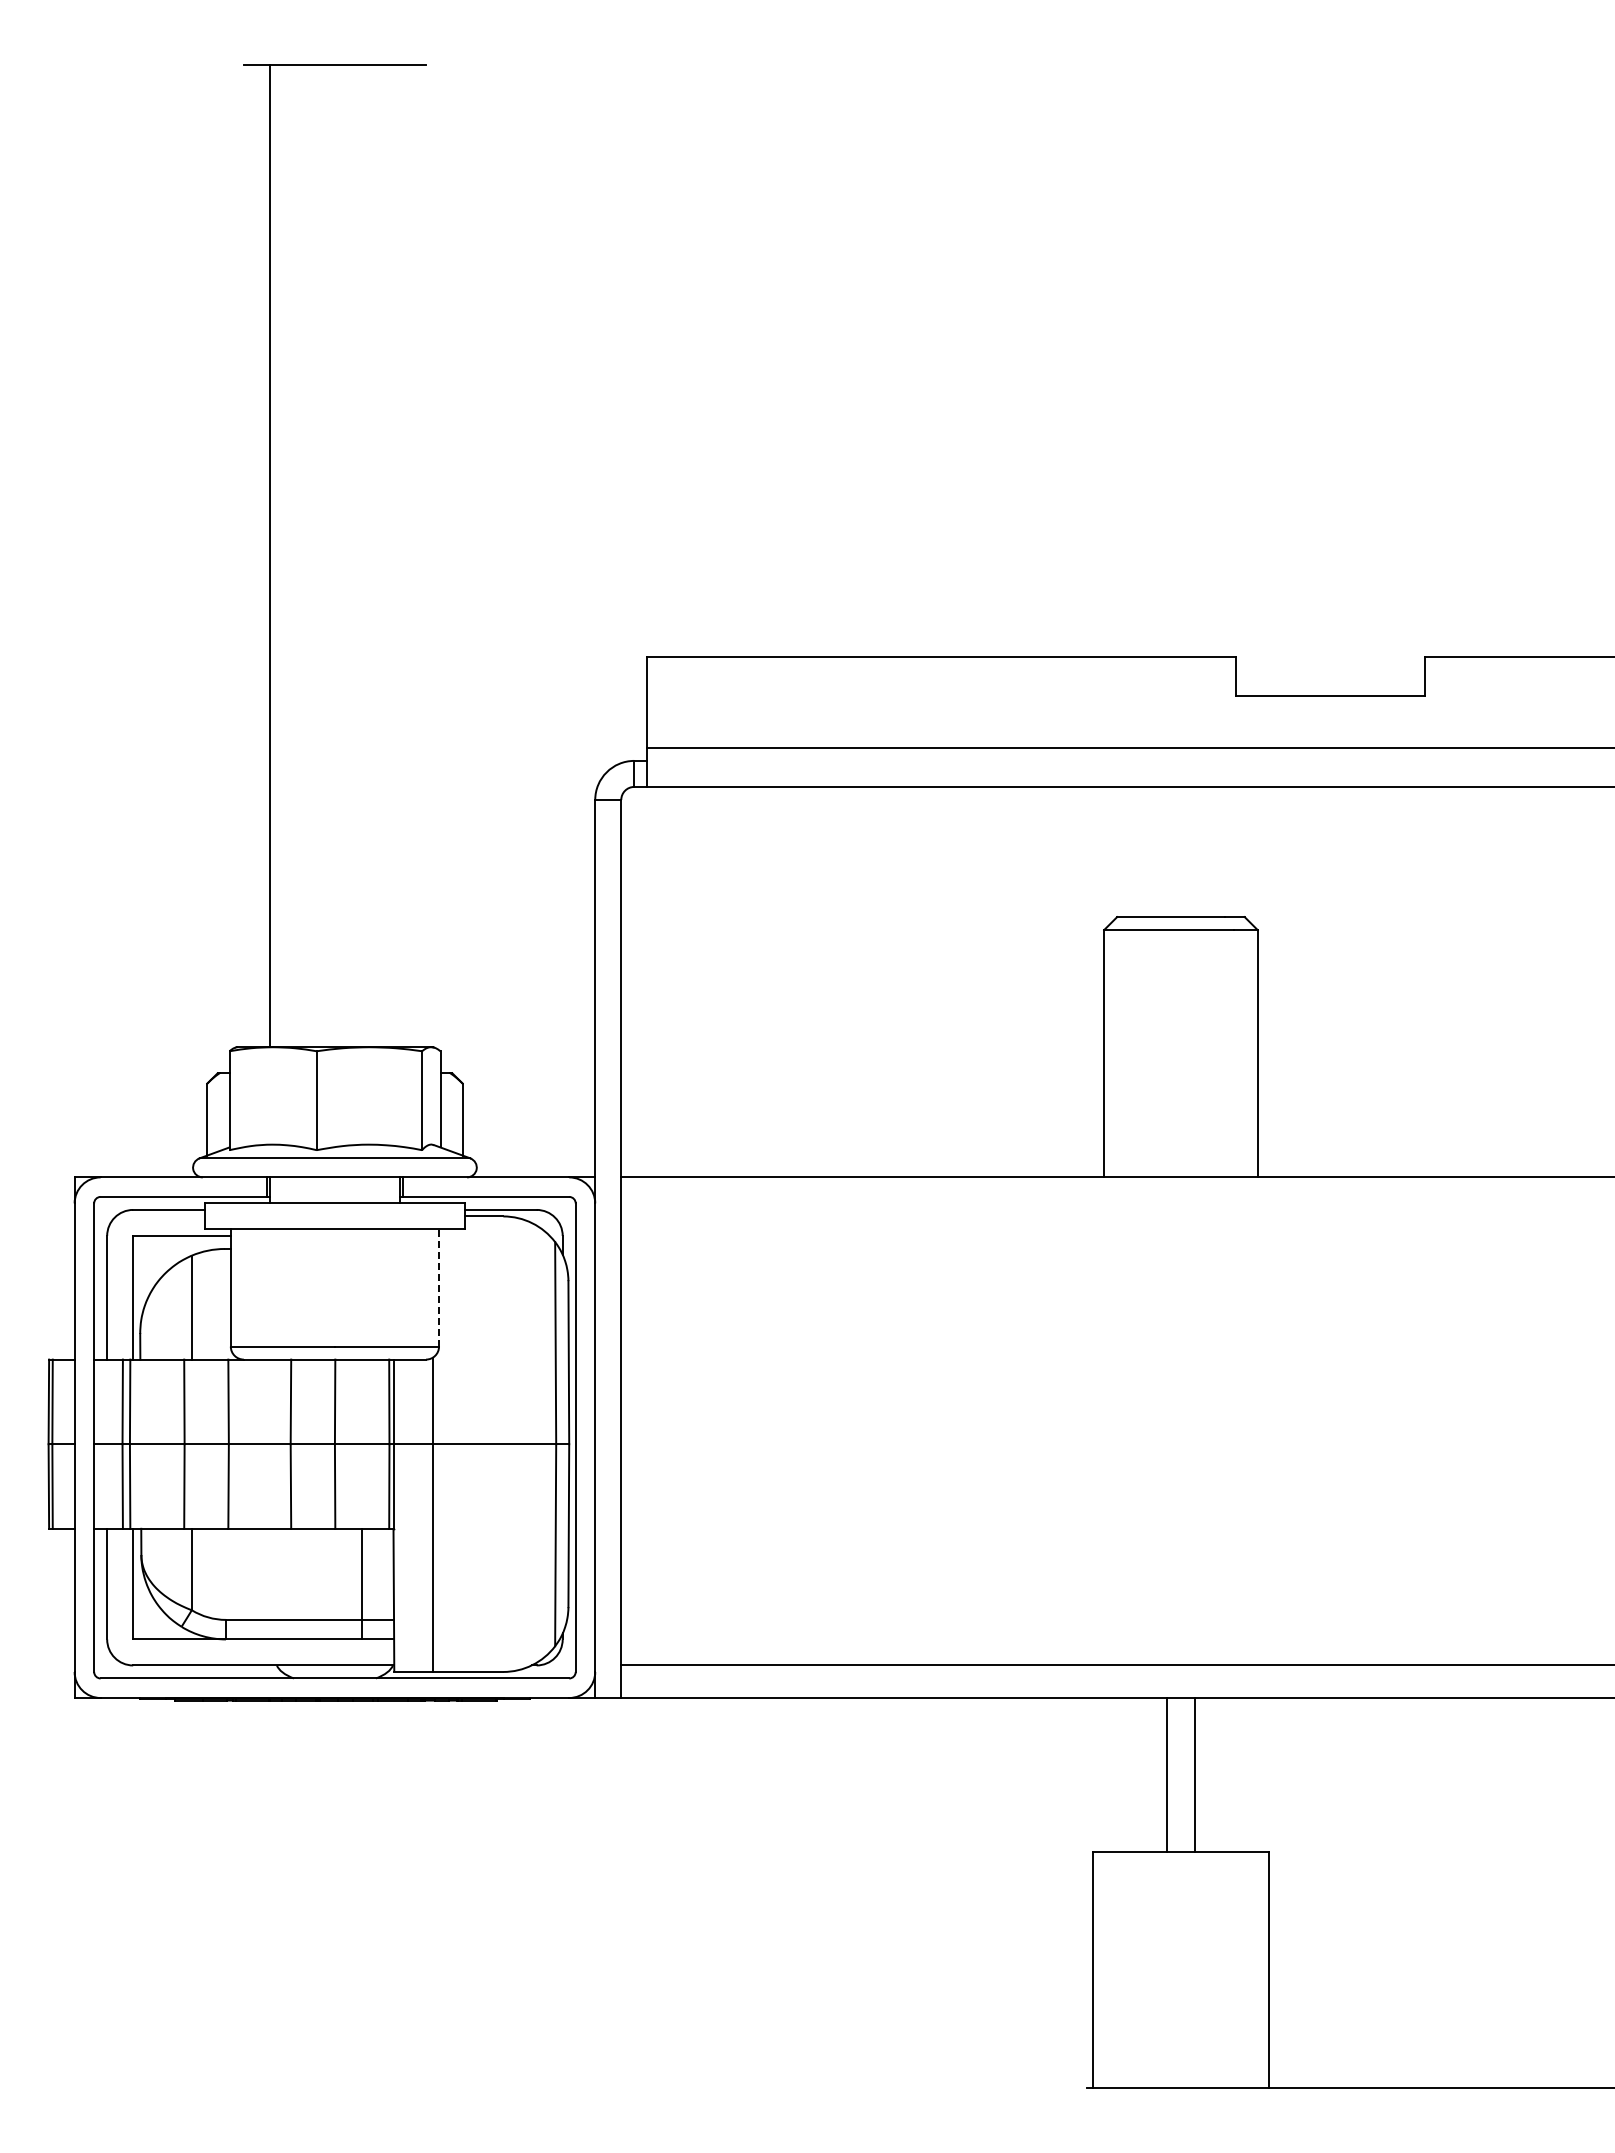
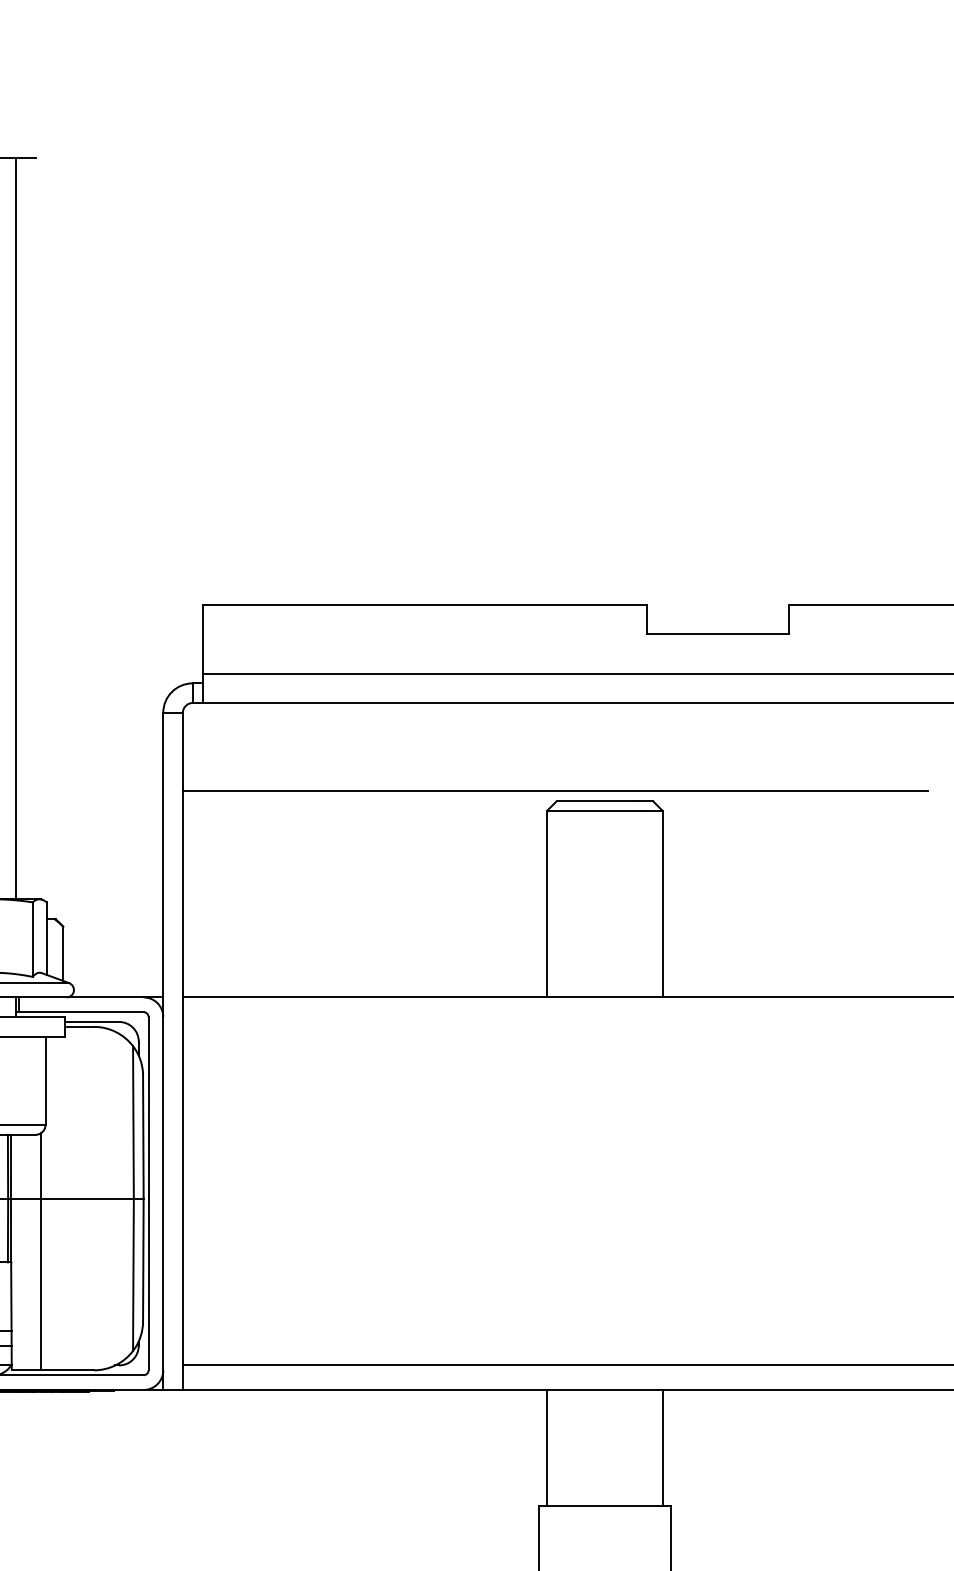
line: (400, 555) -> (16, 528), added
line: (1115, 904) -> (555, 791), added
line: (439, 1288) -> (45, 1081), dashed -> solid
line: (1167, 1775) -> (547, 1448), moved
line: (1194, 1775) -> (662, 1448), moved

